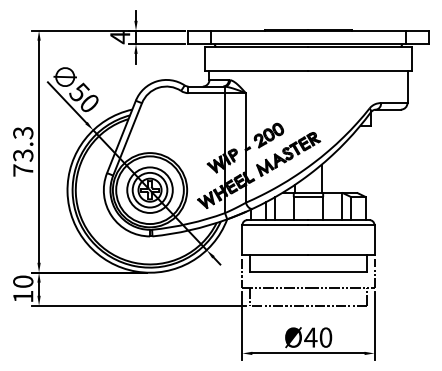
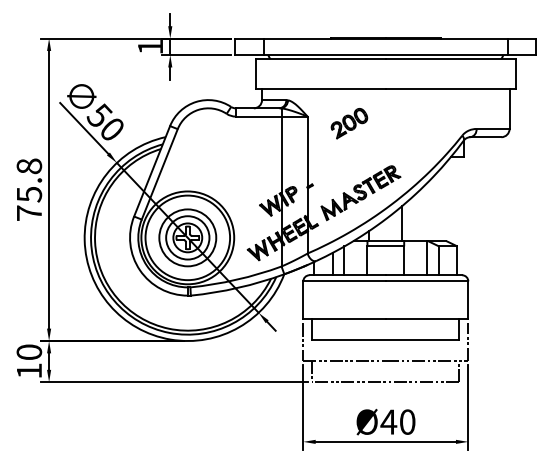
text: (120, 37) -> (150, 47), 4 -> 1
part: (269, 135) -> (349, 123), moved
text: (22, 144) -> (28, 180), 73.3 -> 75.8

